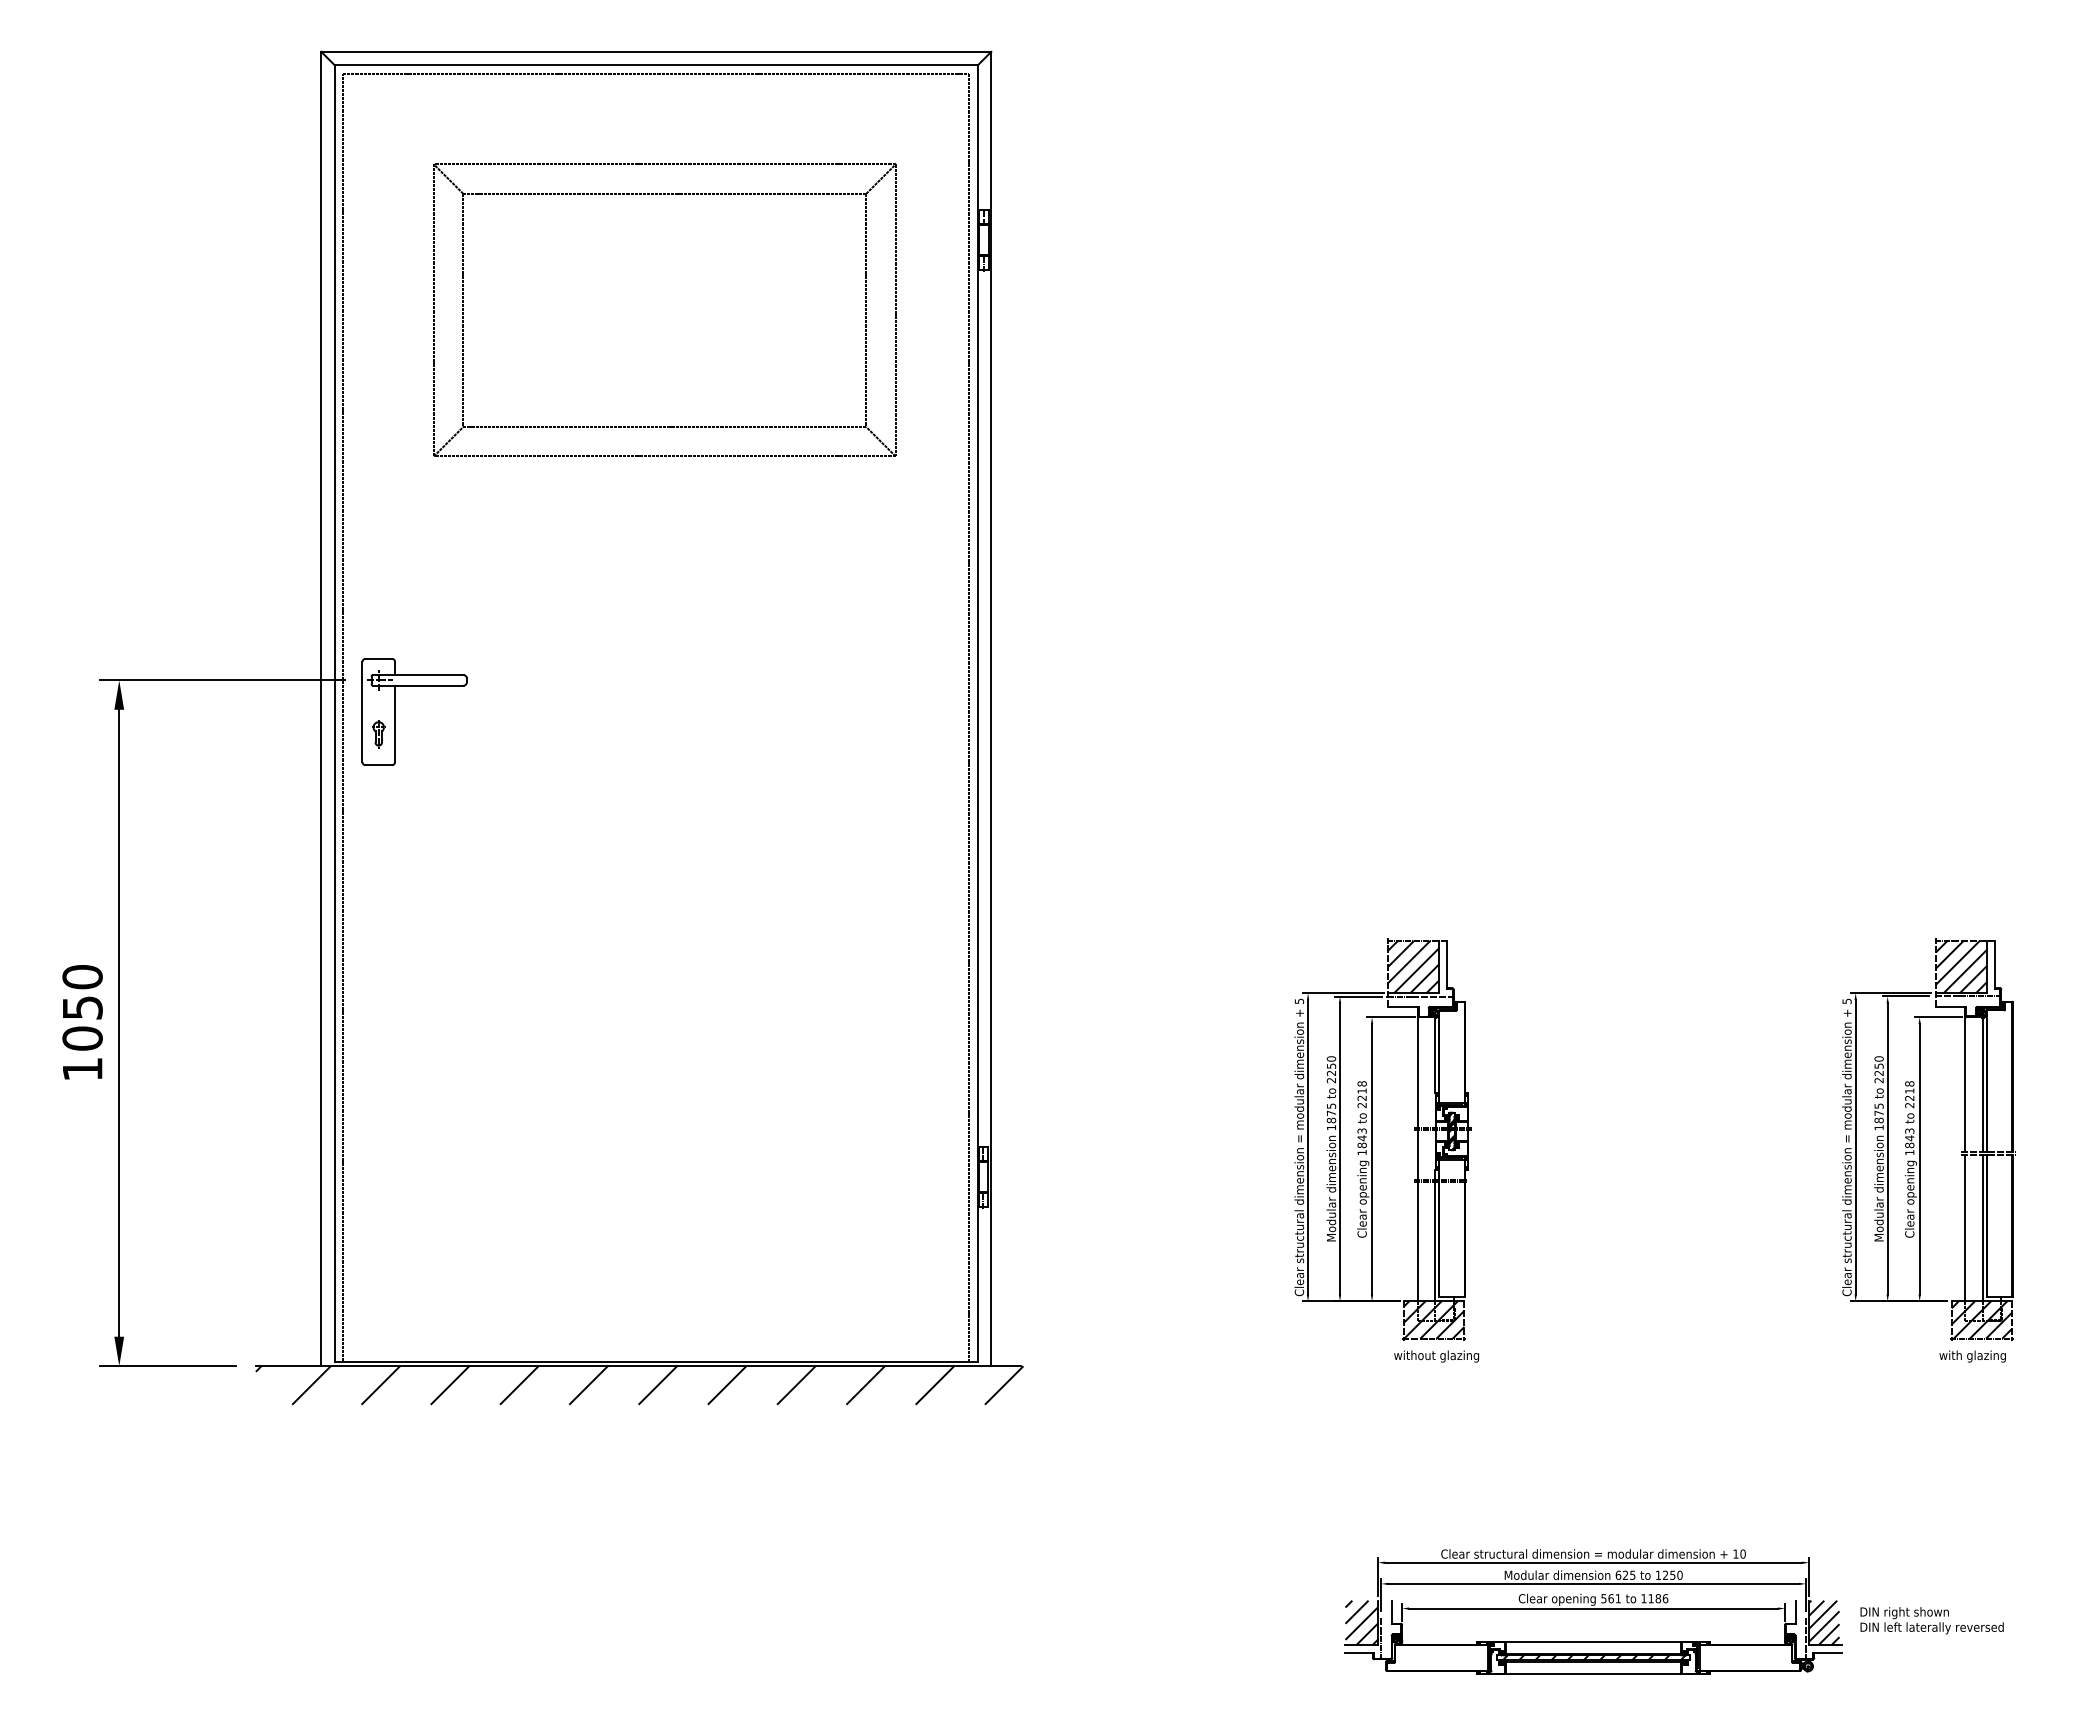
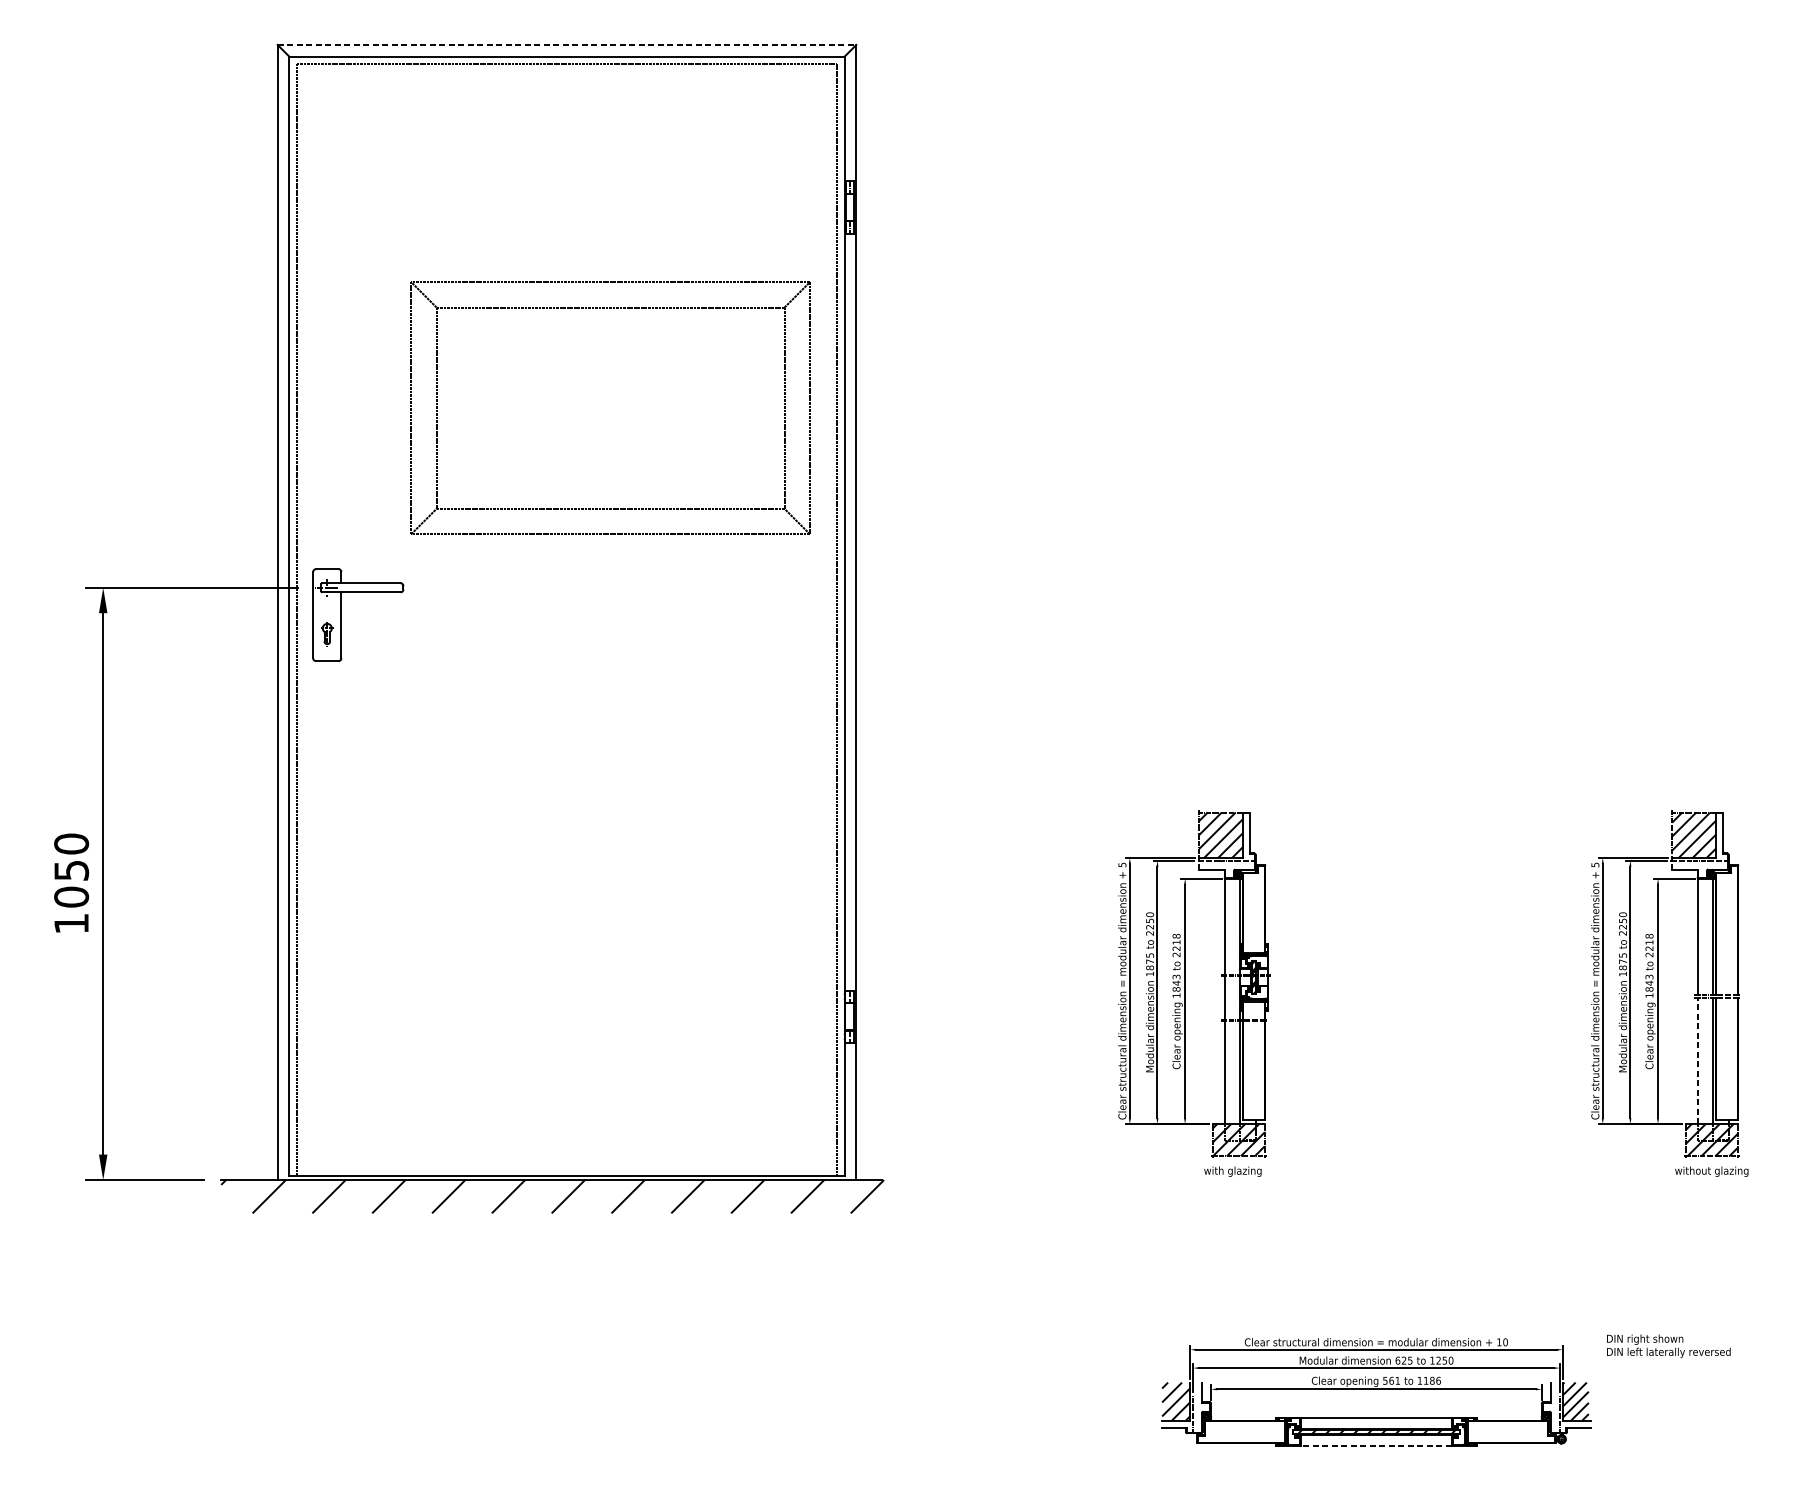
line: (656, 51) -> (567, 44), solid -> dashed
part: (664, 194) -> (610, 308), moved
line: (1965, 1227) -> (1697, 1060), solid -> dashed
text: (1448, 1356) -> (1251, 1171), without glazing -> with glazing
text: (1993, 1356) -> (1721, 1171), with glazing -> without glazing
text: (1931, 1620) -> (1668, 1346), moved
line: (1593, 1674) -> (1376, 1446), solid -> dashed

